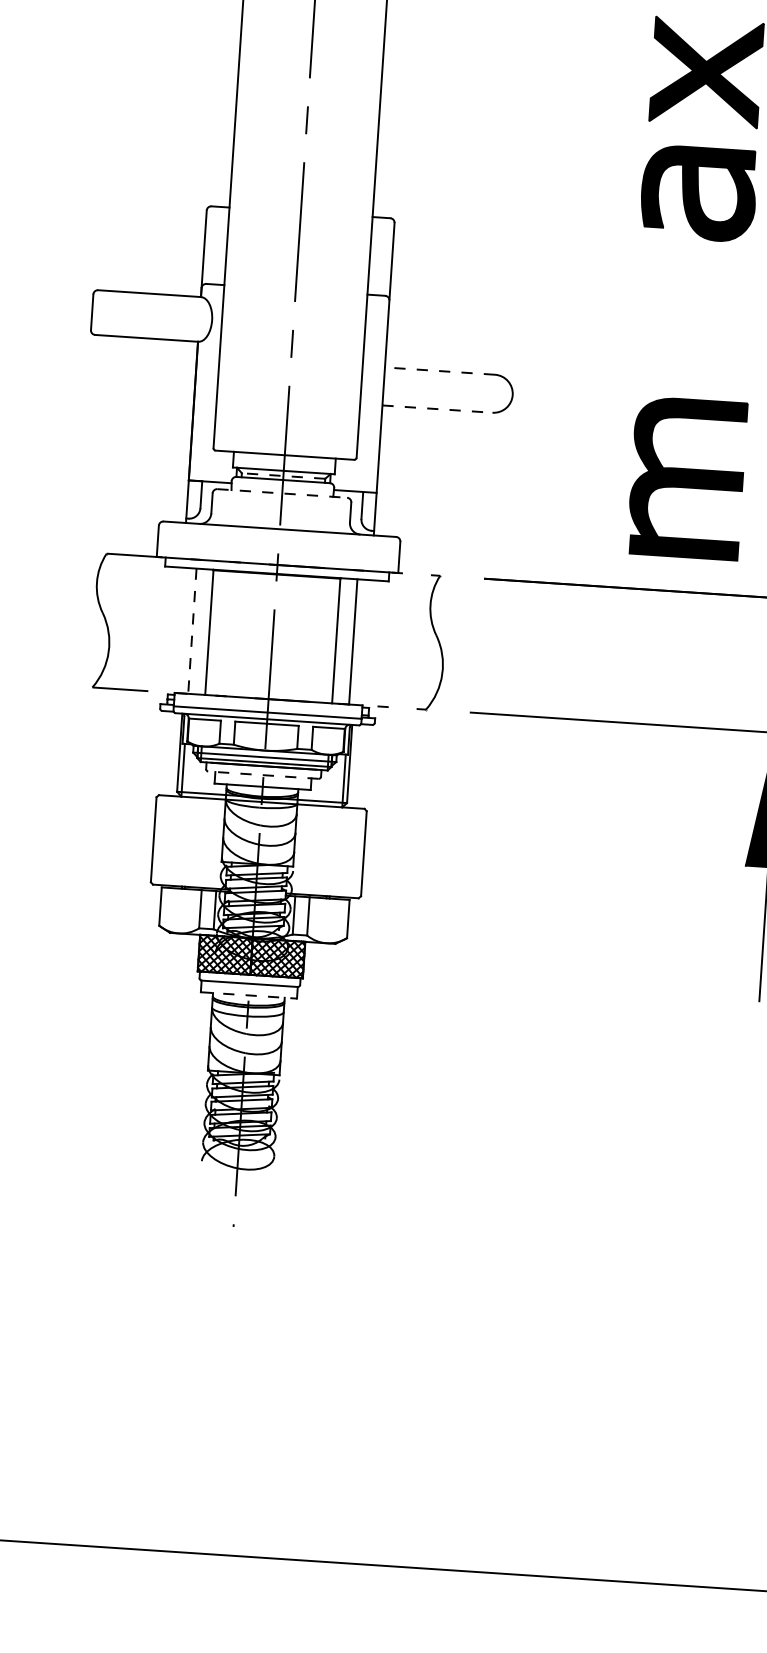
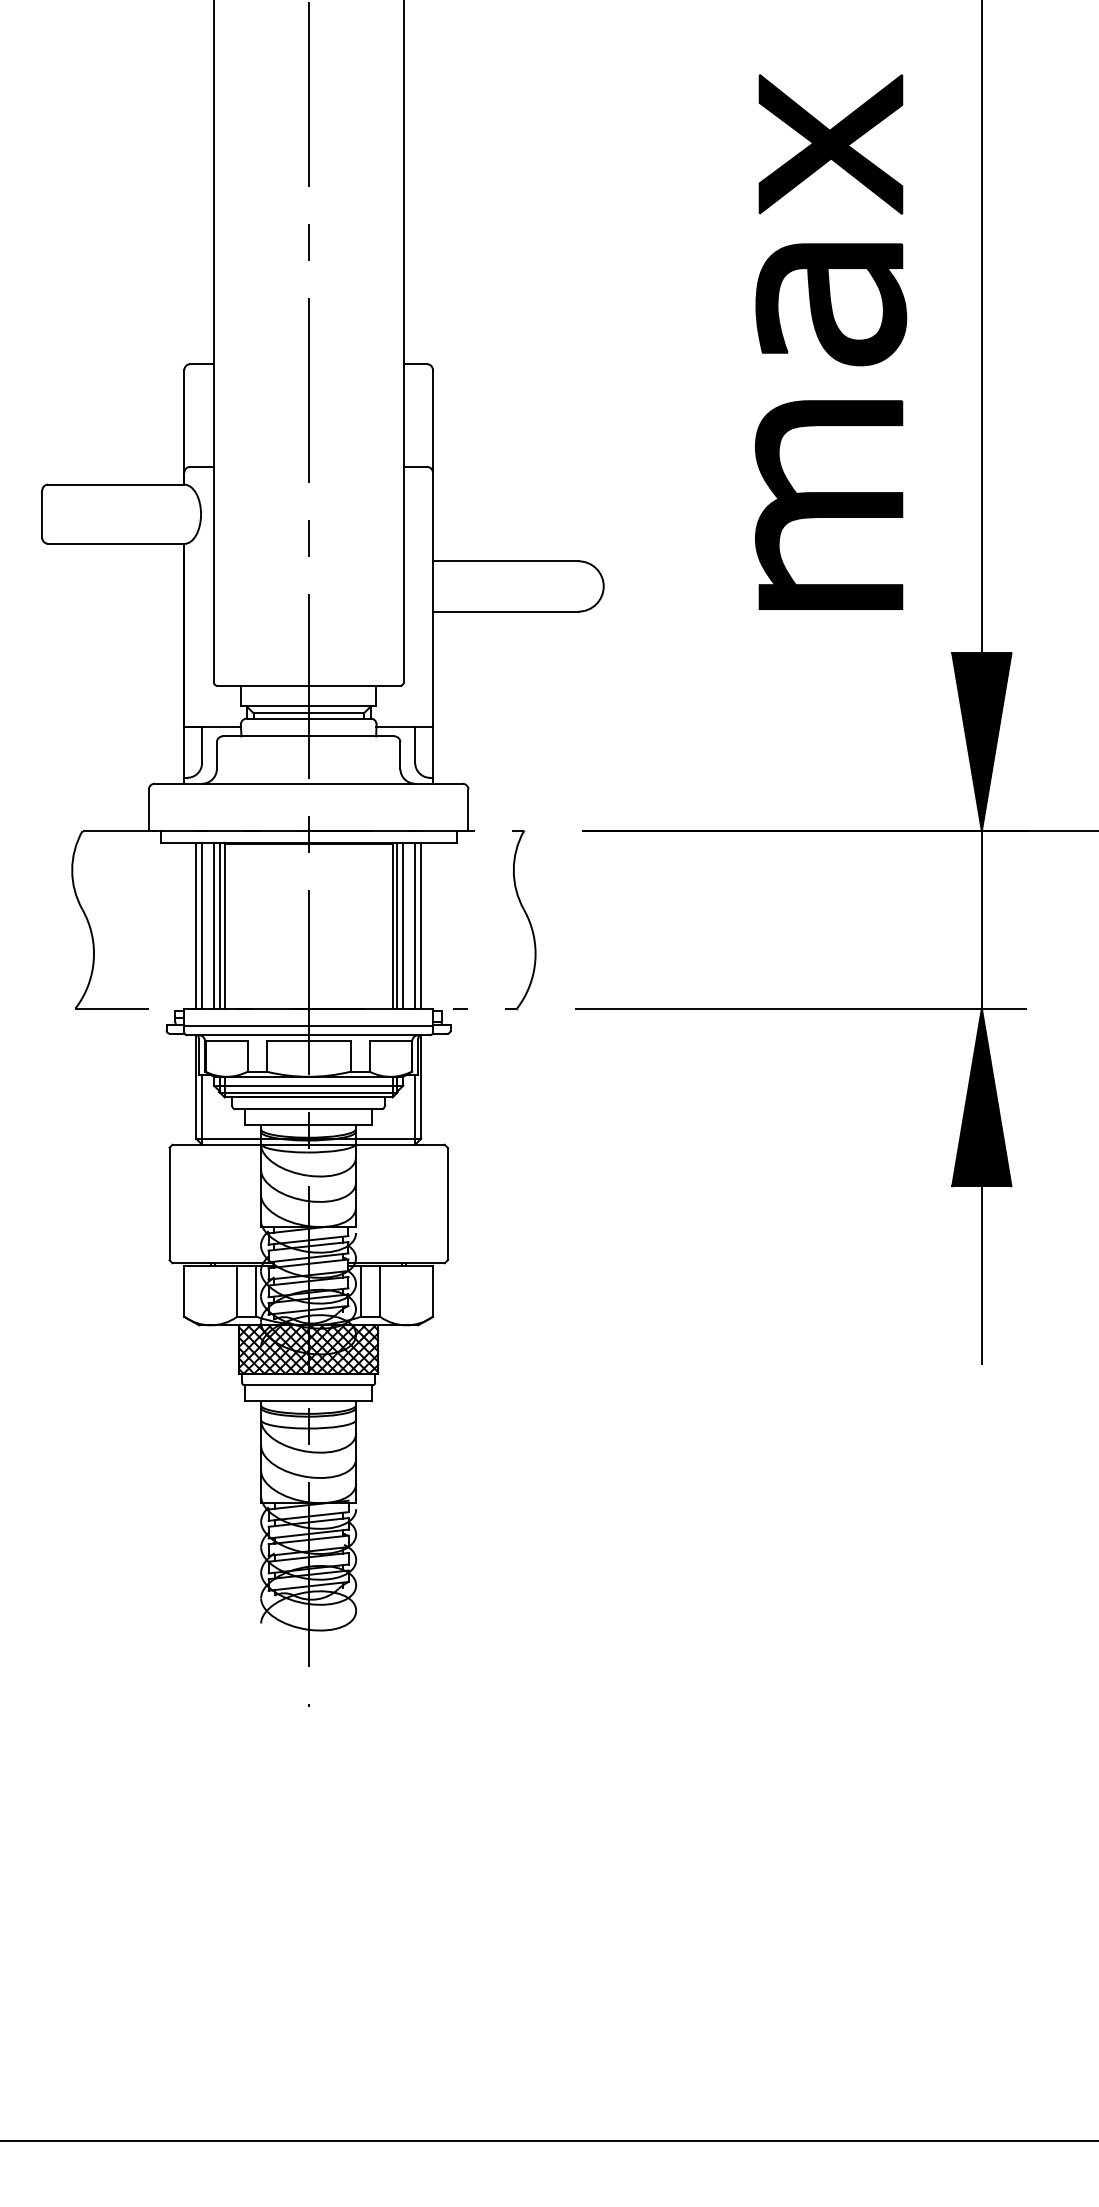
line: (439, 371) -> (505, 561), dashed -> solid
line: (437, 409) -> (505, 611), dashed -> solid
line: (283, 476) -> (308, 713), dashed -> solid
part: (687, 477) -> (829, 504), moved
line: (282, 493) -> (308, 736), dashed -> solid
line: (188, 630) -> (196, 925), added
line: (192, 631) -> (202, 925), dashed -> solid
line: (200, 631) -> (213, 925), added
line: (205, 631) -> (219, 925), added
line: (339, 640) -> (397, 925), added
line: (344, 641) -> (403, 925), added
line: (358, 641) -> (421, 925), added
line: (263, 775) -> (308, 1109), dashed -> solid
line: (248, 995) -> (308, 1400), dashed -> solid

